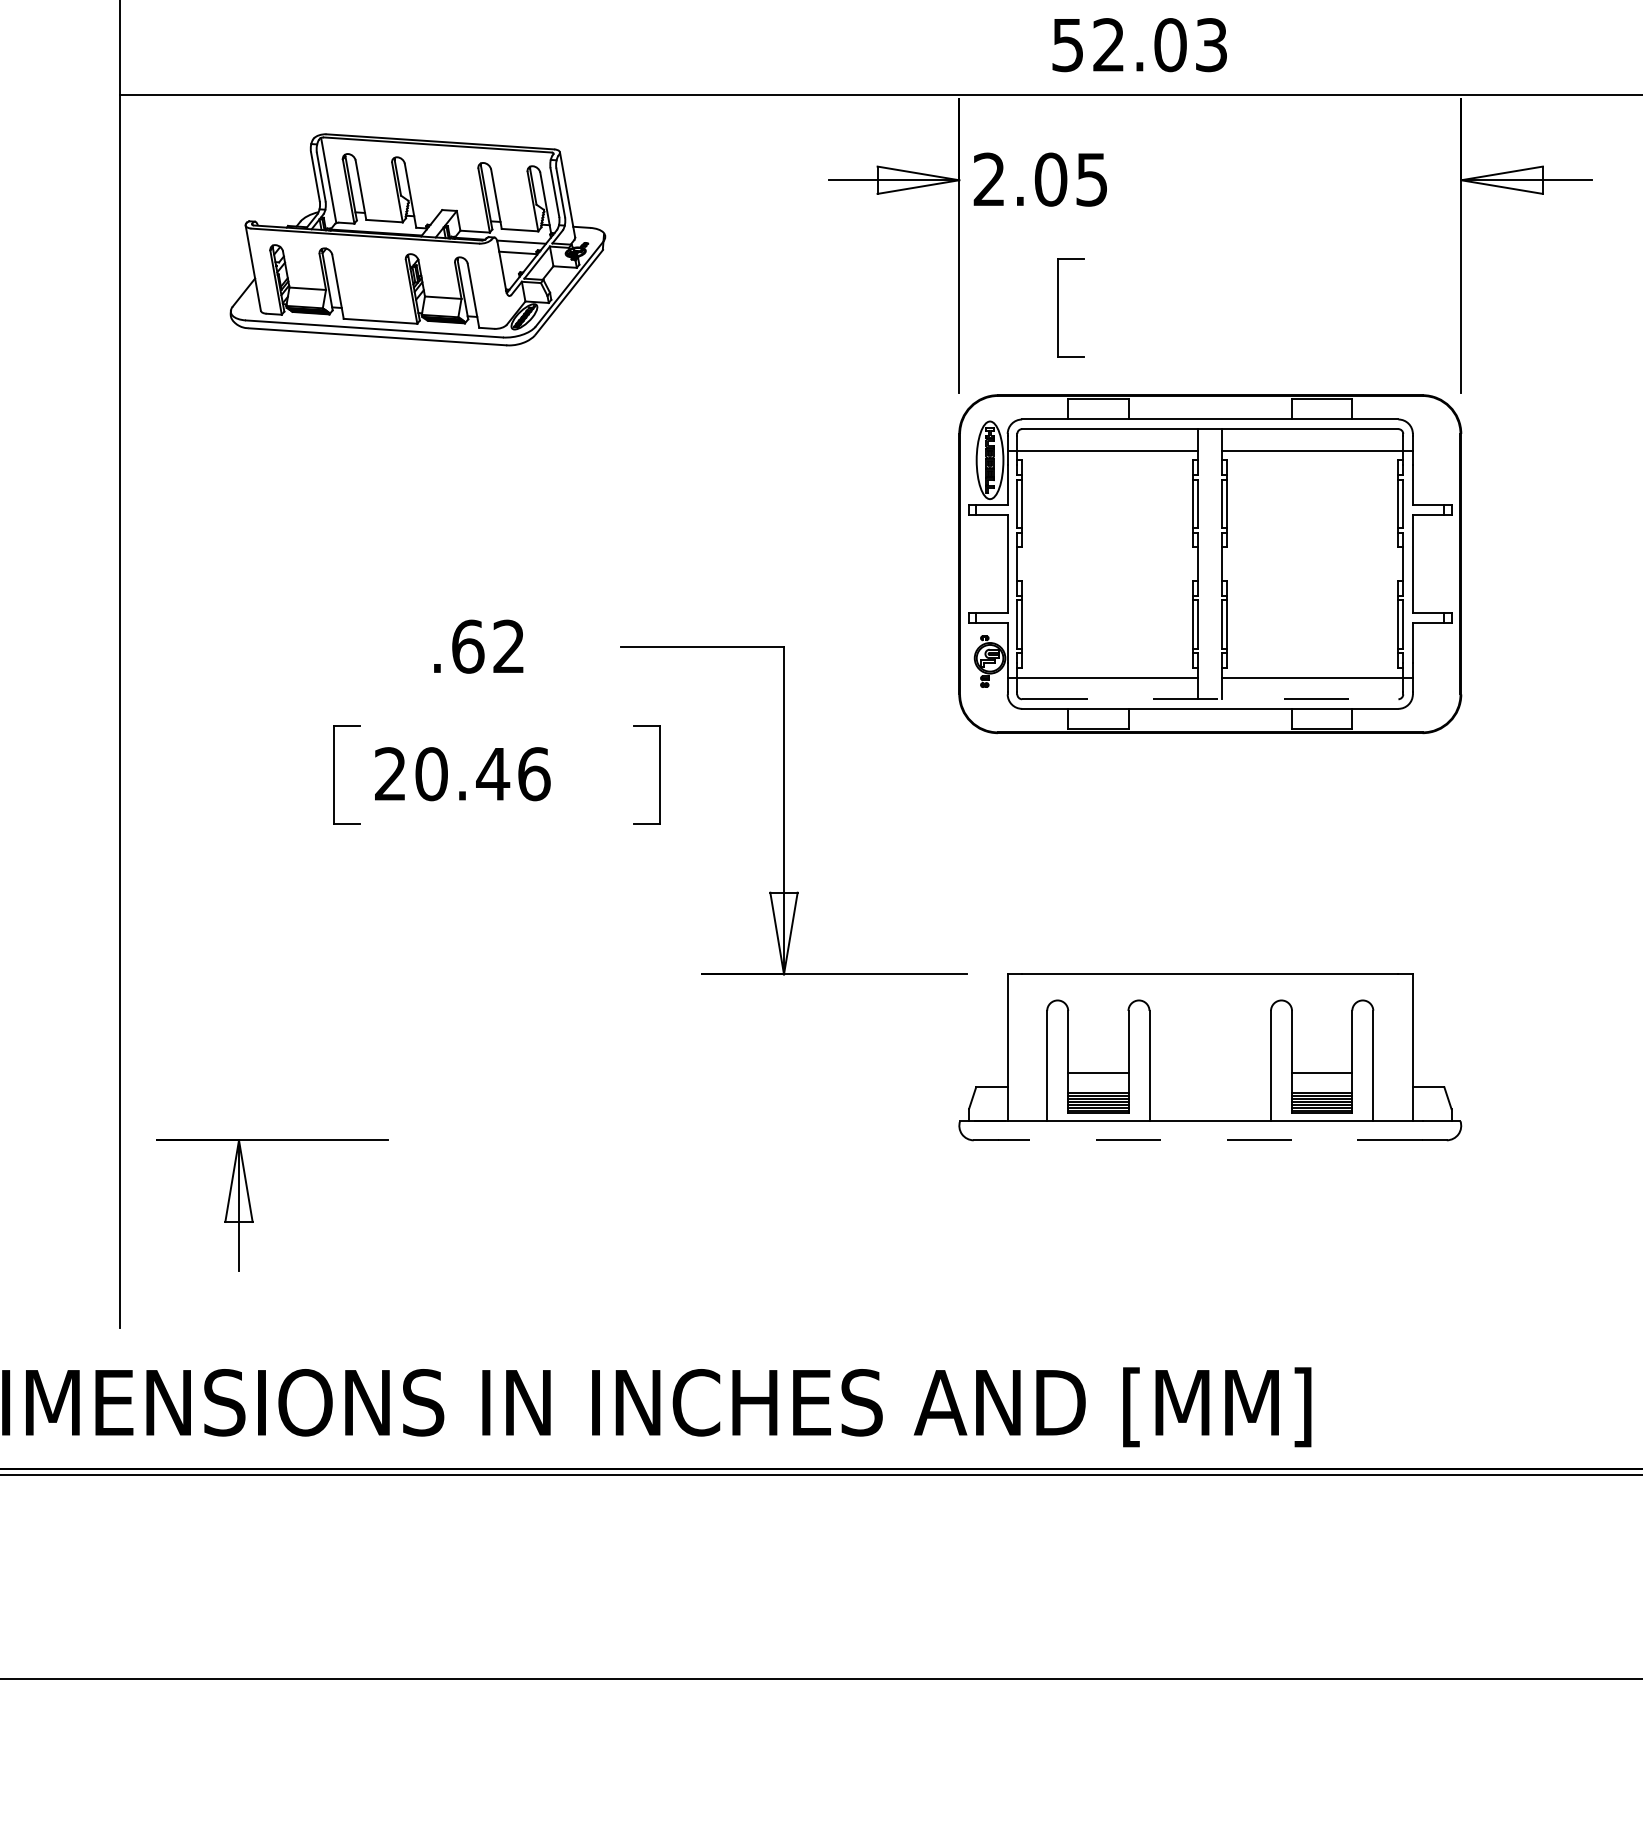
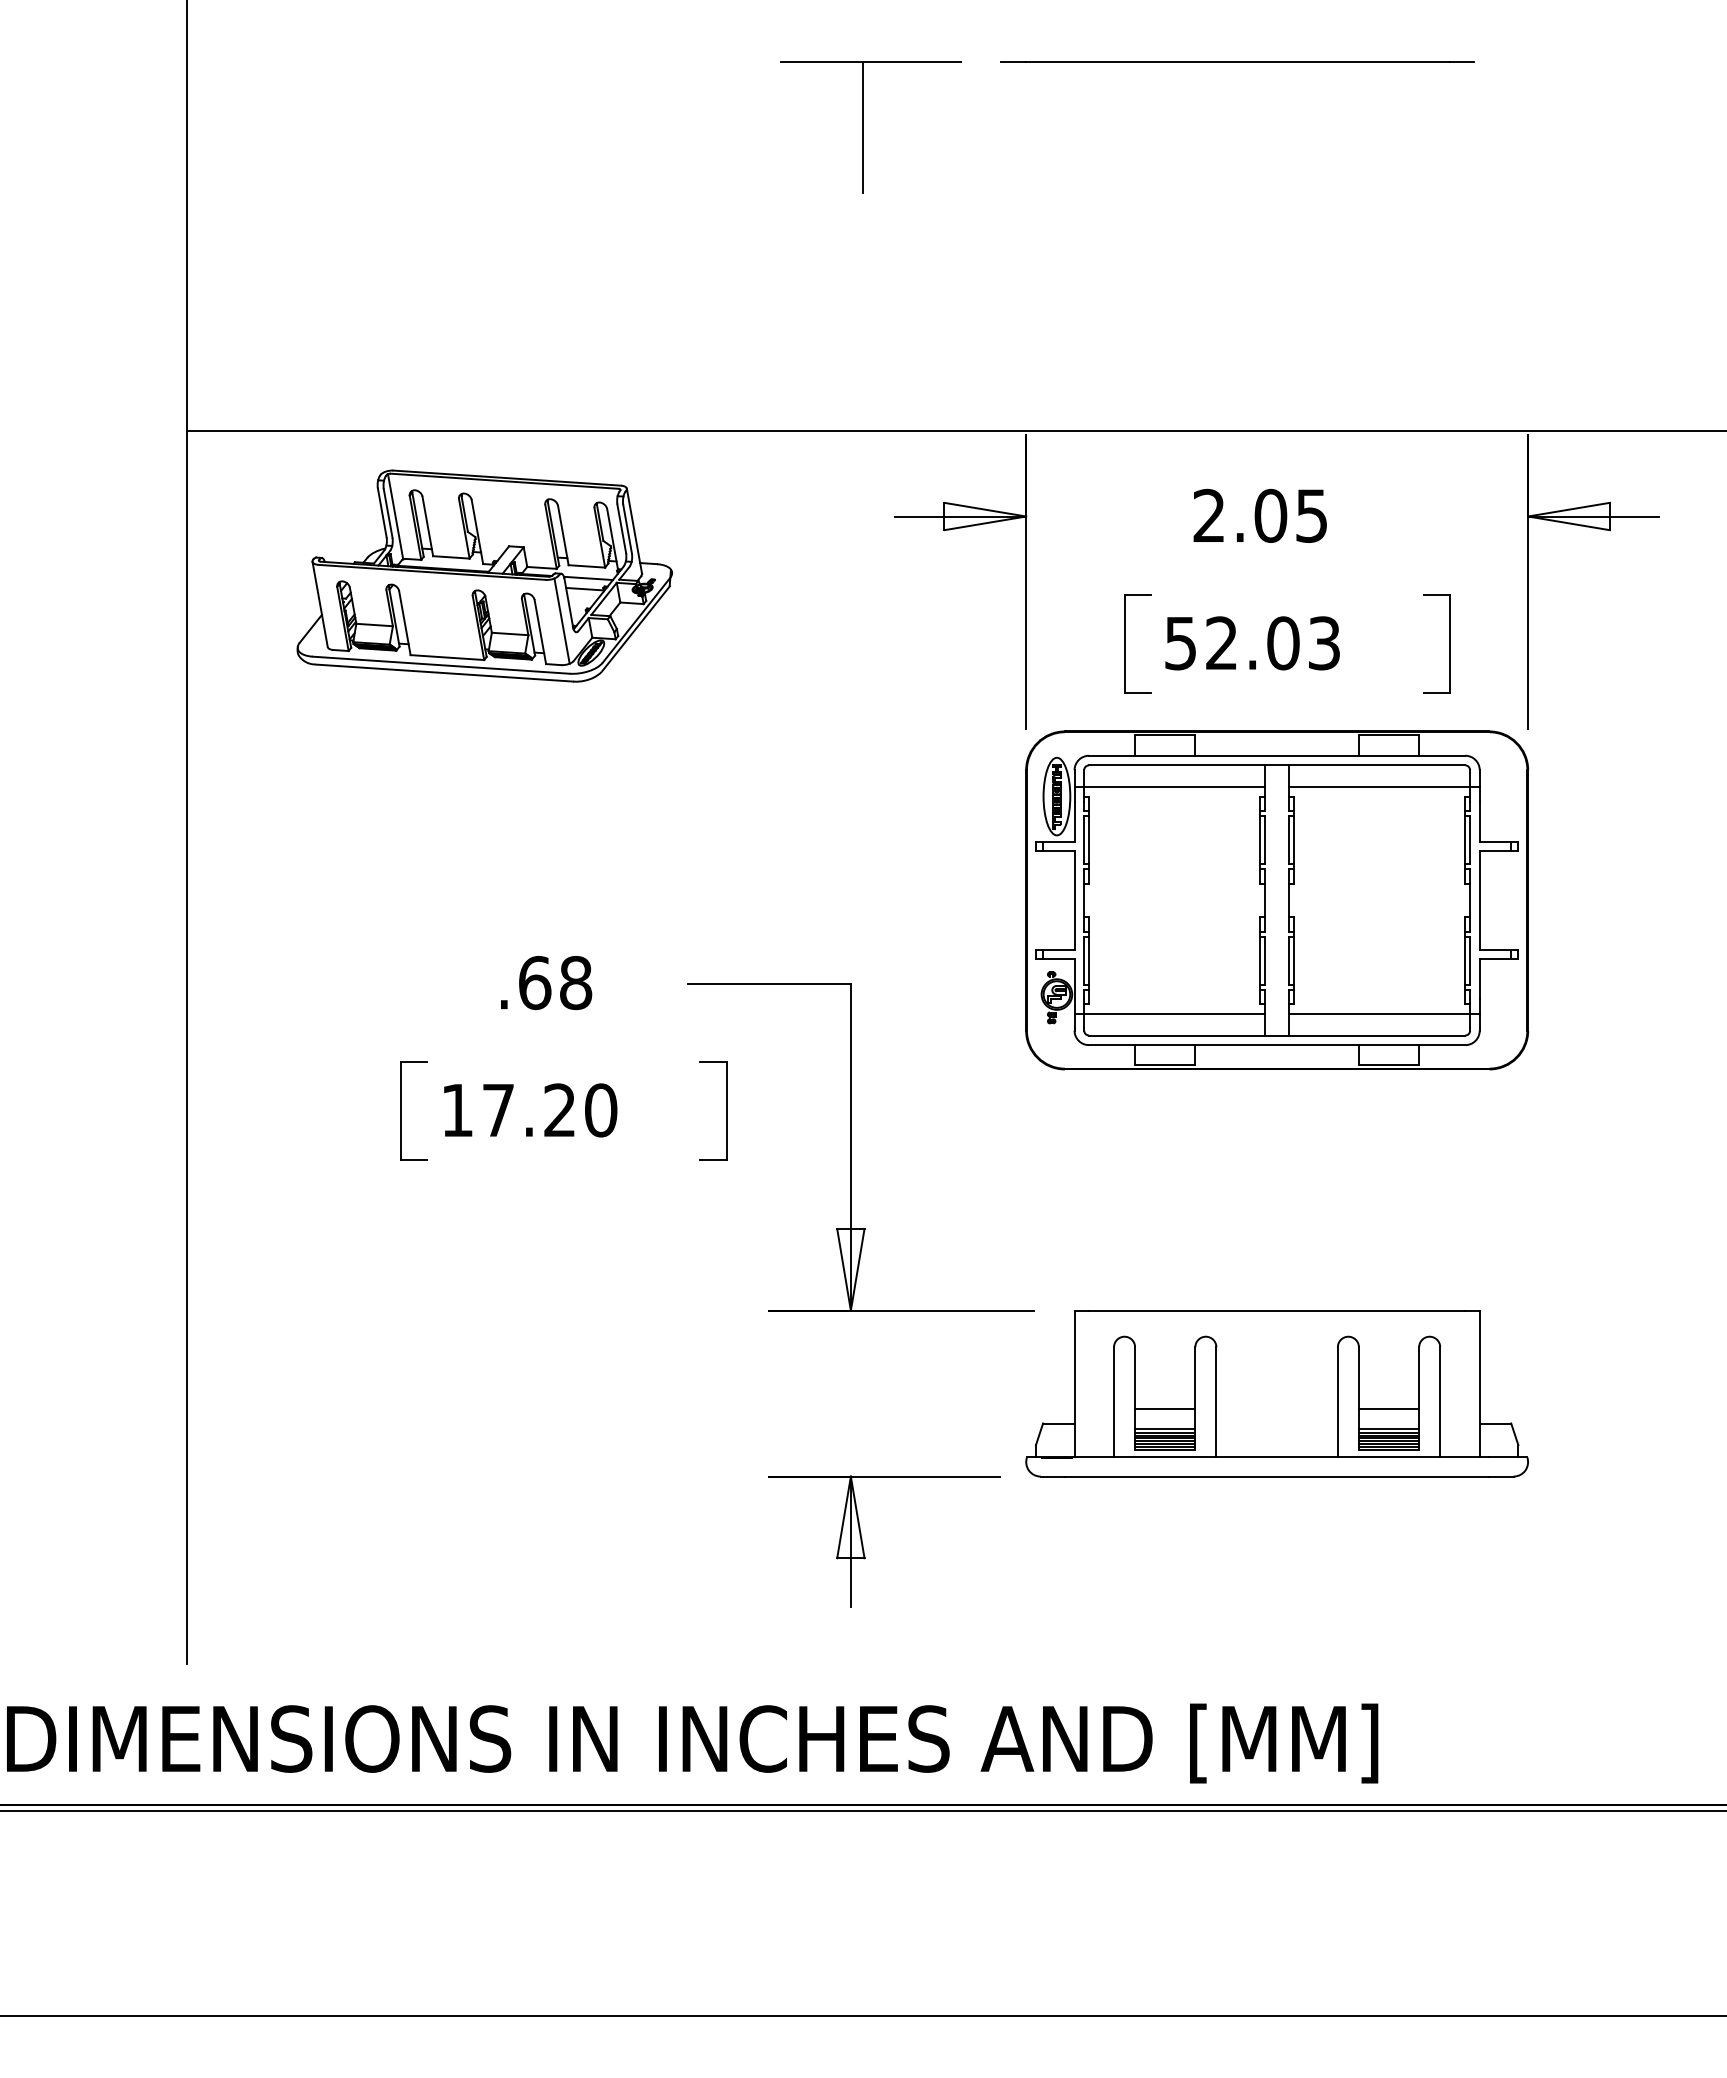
text: (1139, 45) -> (1252, 643), moved
text: (1039, 179) -> (1259, 515), moved
line: (494, 284) -> (561, 620), added
part: (1382, 307) -> (1449, 643), added
text: (509, 647) -> (576, 983), .62 -> .68
line: (1210, 699) -> (1277, 1035), dashed -> solid
text: (462, 774) -> (529, 1110), 20.46 -> 17.20
line: (1209, 1140) -> (1276, 1476), dashed -> solid
part: (251, 1208) -> (863, 1544), moved

